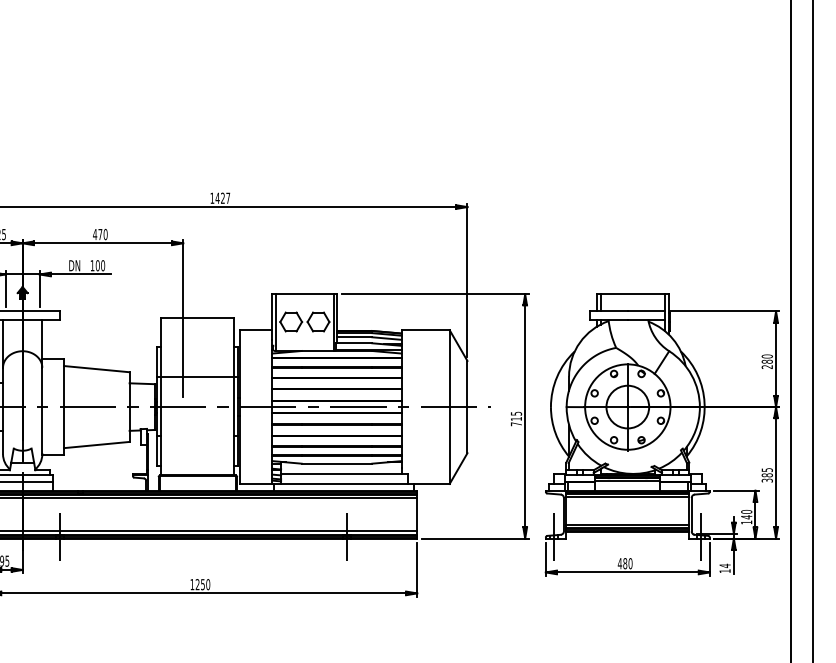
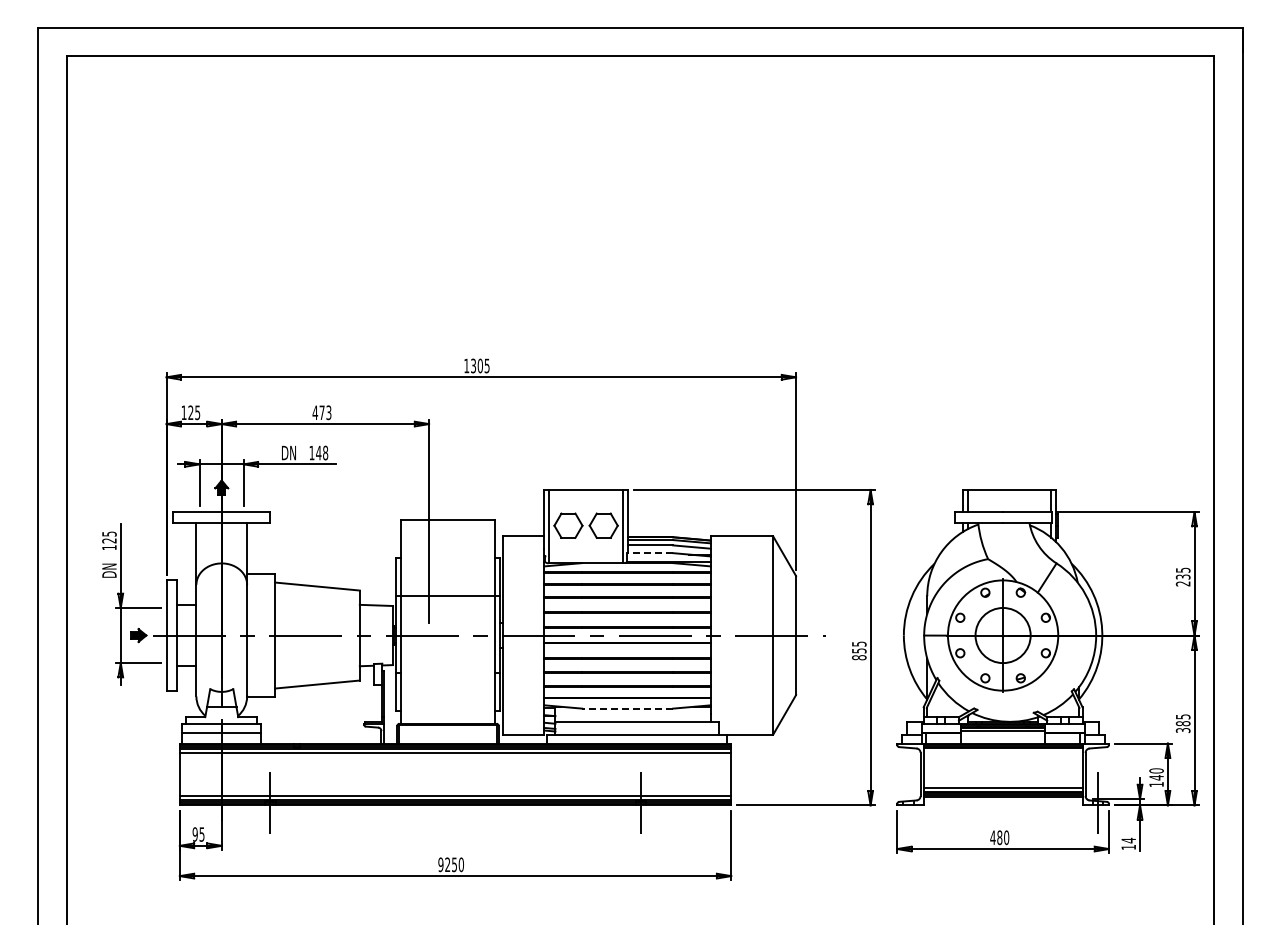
text: (222, 197) -> (479, 365), 1427 -> 1305
text: (105, 234) -> (328, 412), 470 -> 473
text: (100, 265) -> (322, 452), 100 -> 148
line: (353, 343) -> (649, 553), solid -> dashed
text: (766, 359) -> (1182, 573), 280 -> 235
text: (516, 421) -> (859, 654), 715 -> 855
line: (336, 463) -> (627, 708), solid -> dashed
line: (627, 496) -> (1002, 751), removed
line: (554, 537) -> (908, 803), removed
text: (192, 584) -> (440, 864), 1250 -> 9250

